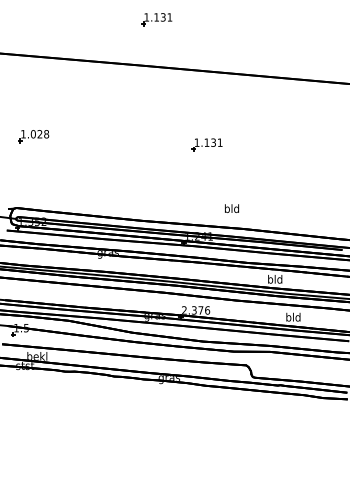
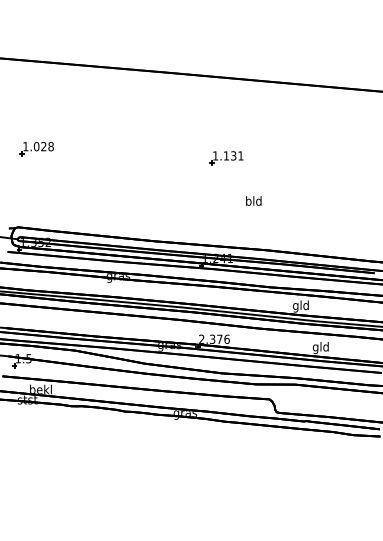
part: (156, 19) -> (171, 21), removed
text: (231, 208) -> (253, 200), moved
text: (270, 280) -> (295, 306), bld -> gld
text: (288, 318) -> (315, 348), bld -> gld

